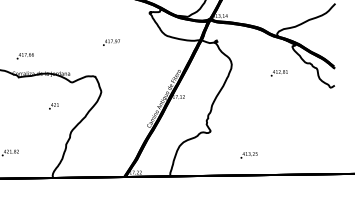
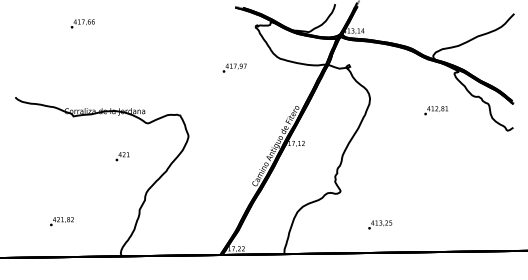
text: (111, 42) -> (234, 67), moved
text: (25, 55) -> (82, 23), moved
text: (249, 155) -> (380, 224), moved

